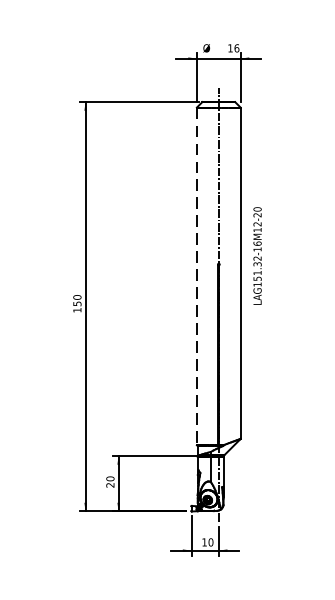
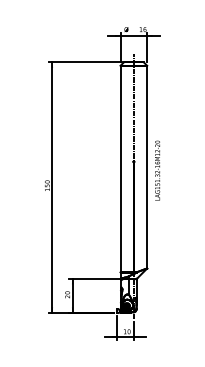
text: (257, 255) -> (157, 170), moved
line: (196, 277) -> (120, 169), dashed -> solid

